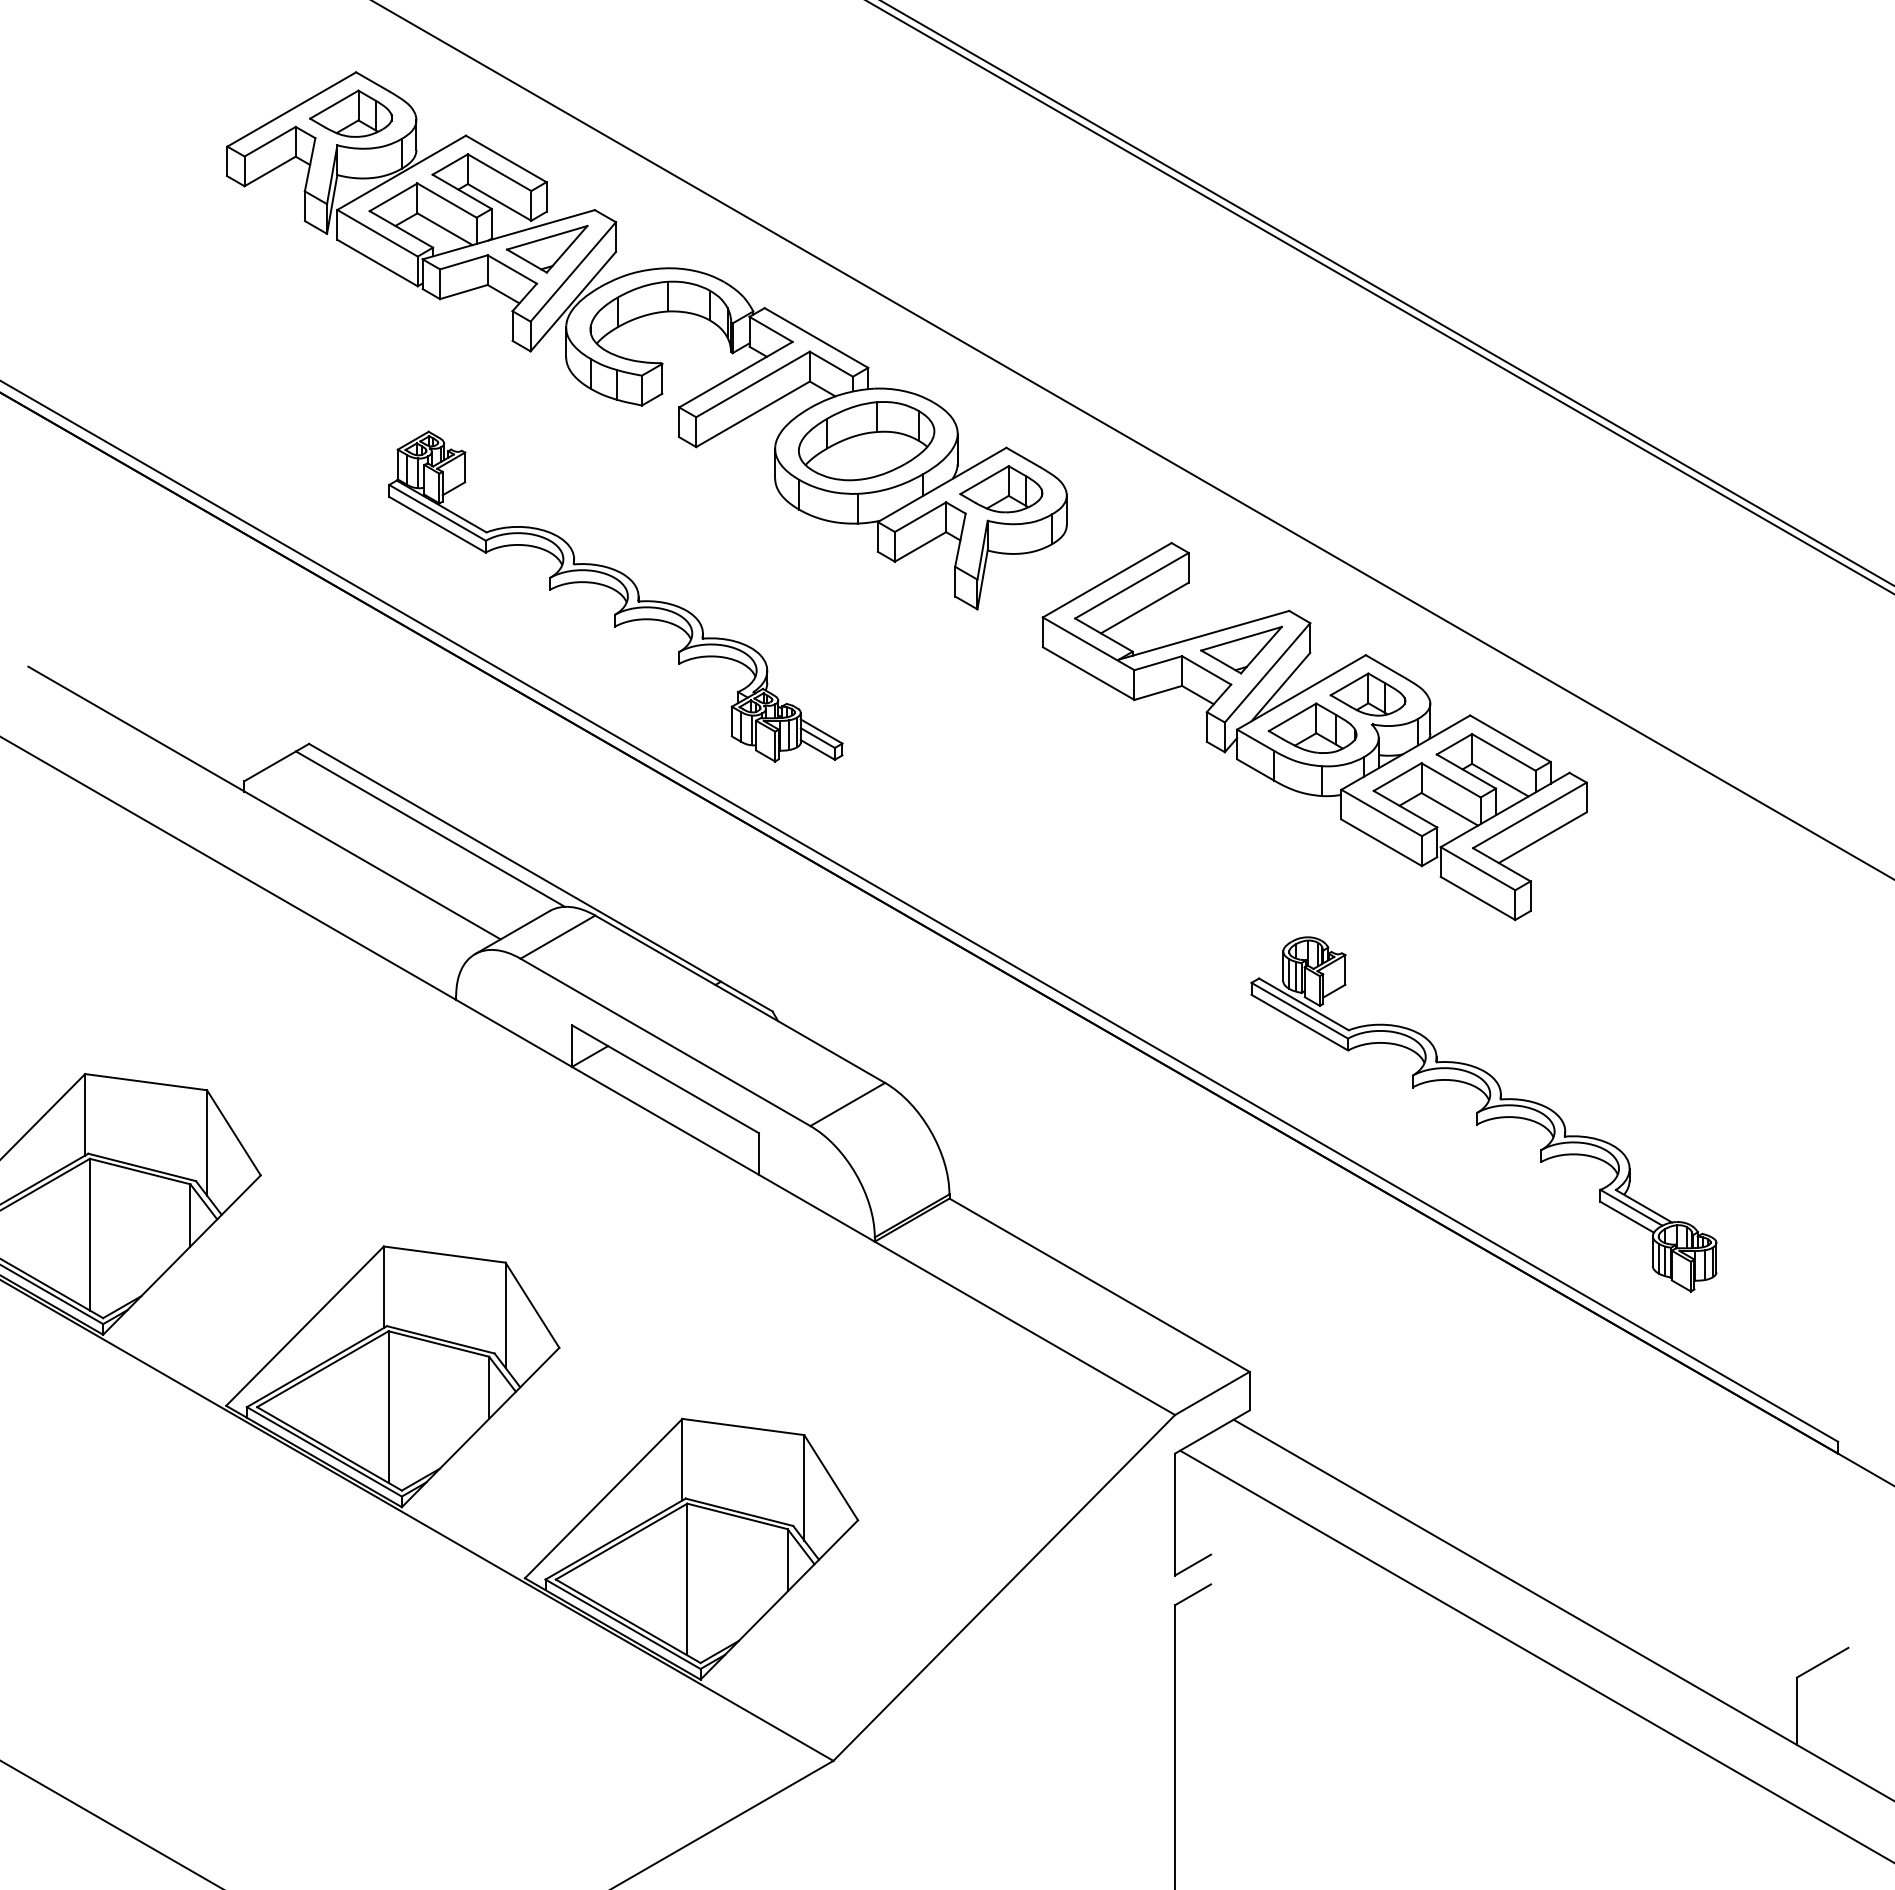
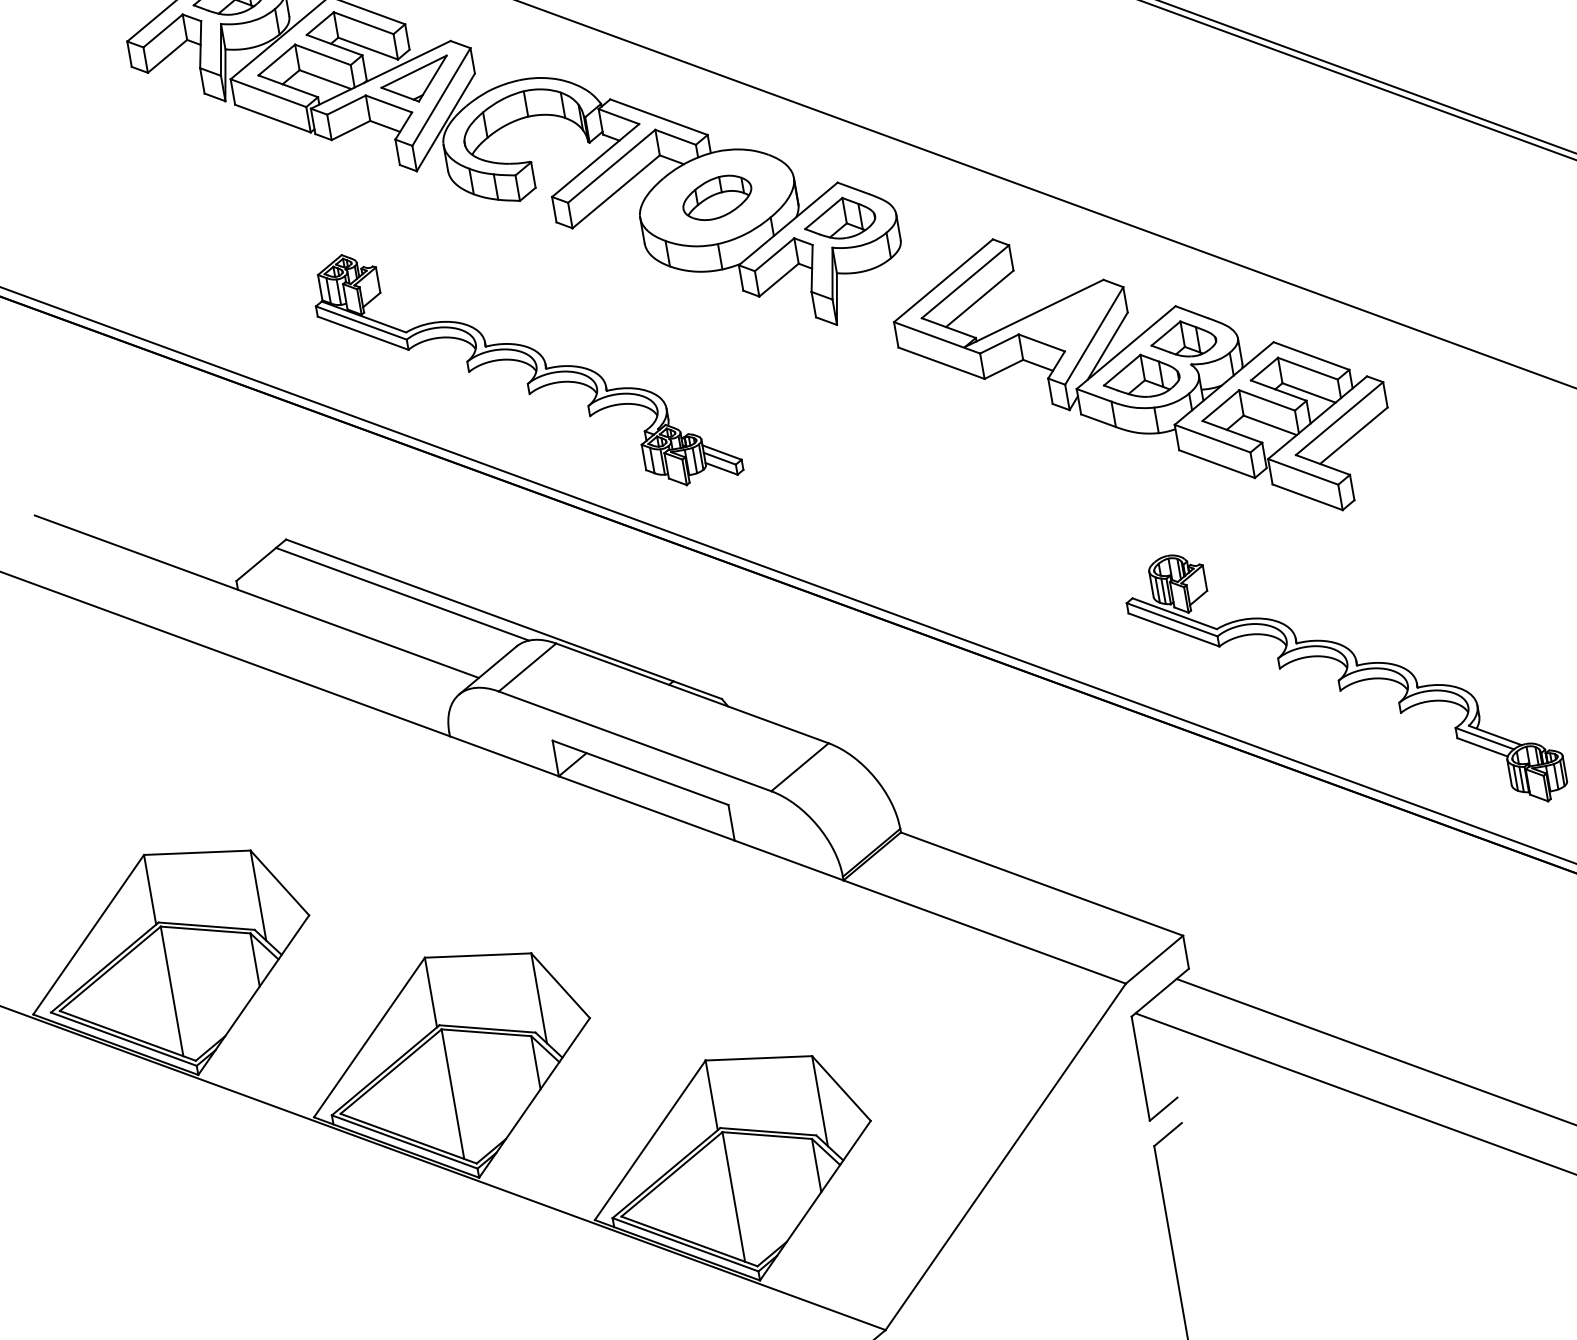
part: (866, 441) -> (717, 198), size x0.6
part: (1241, 649) -> (1068, 319), removed

